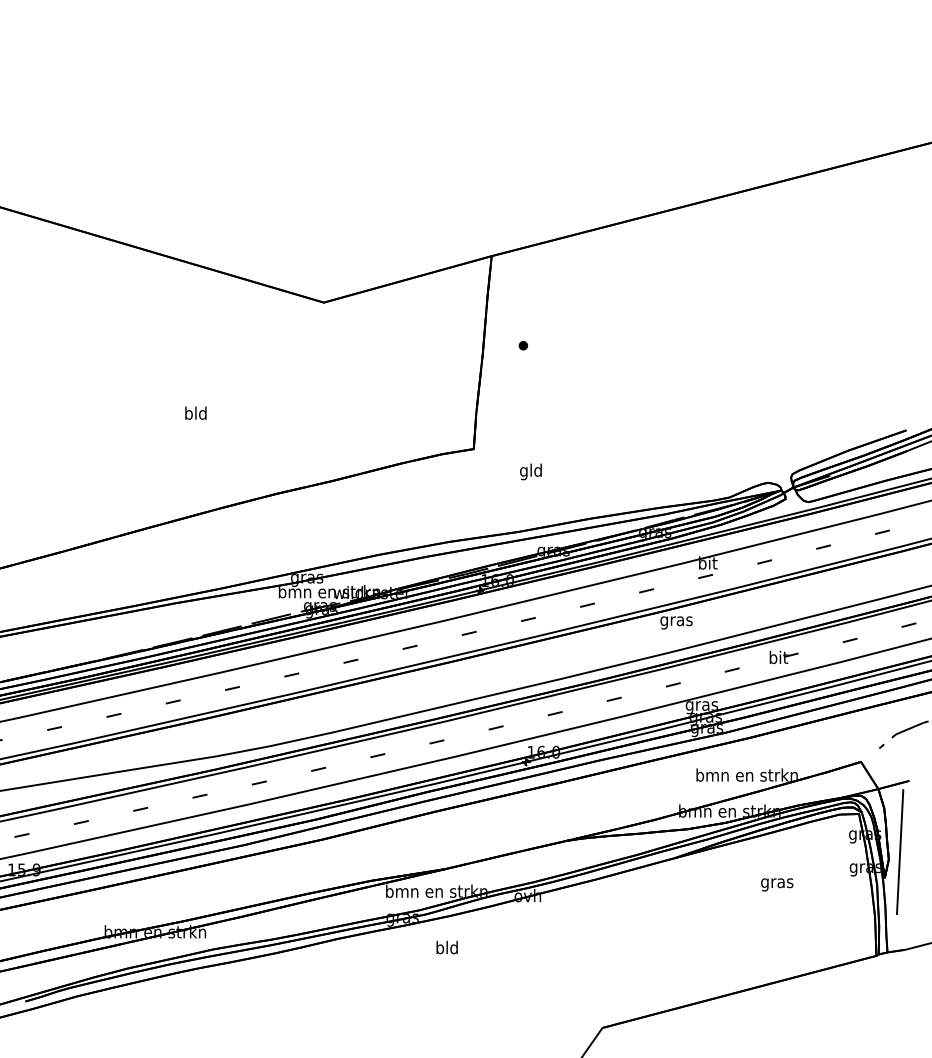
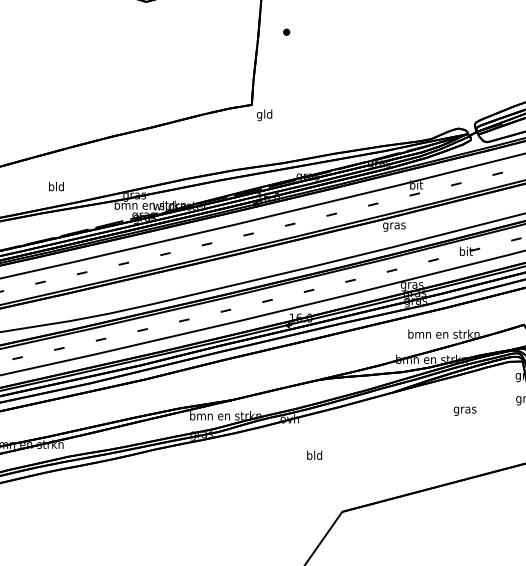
text: (195, 412) -> (56, 186), moved
text: (530, 471) -> (264, 115), moved
text: (446, 947) -> (314, 455), moved

